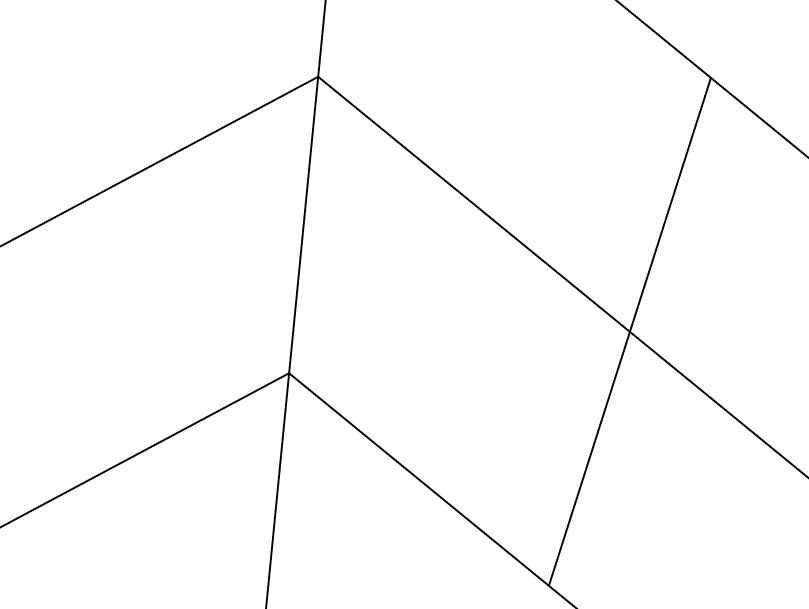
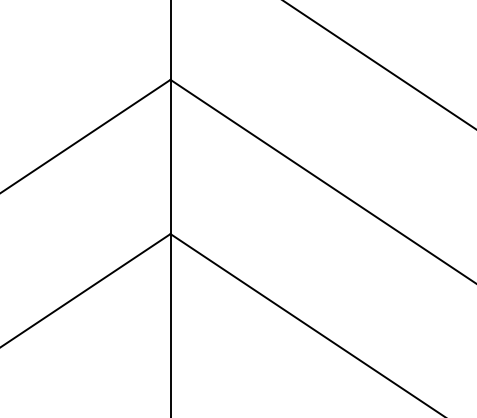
line: (628, 331) -> (343, 195), removed

